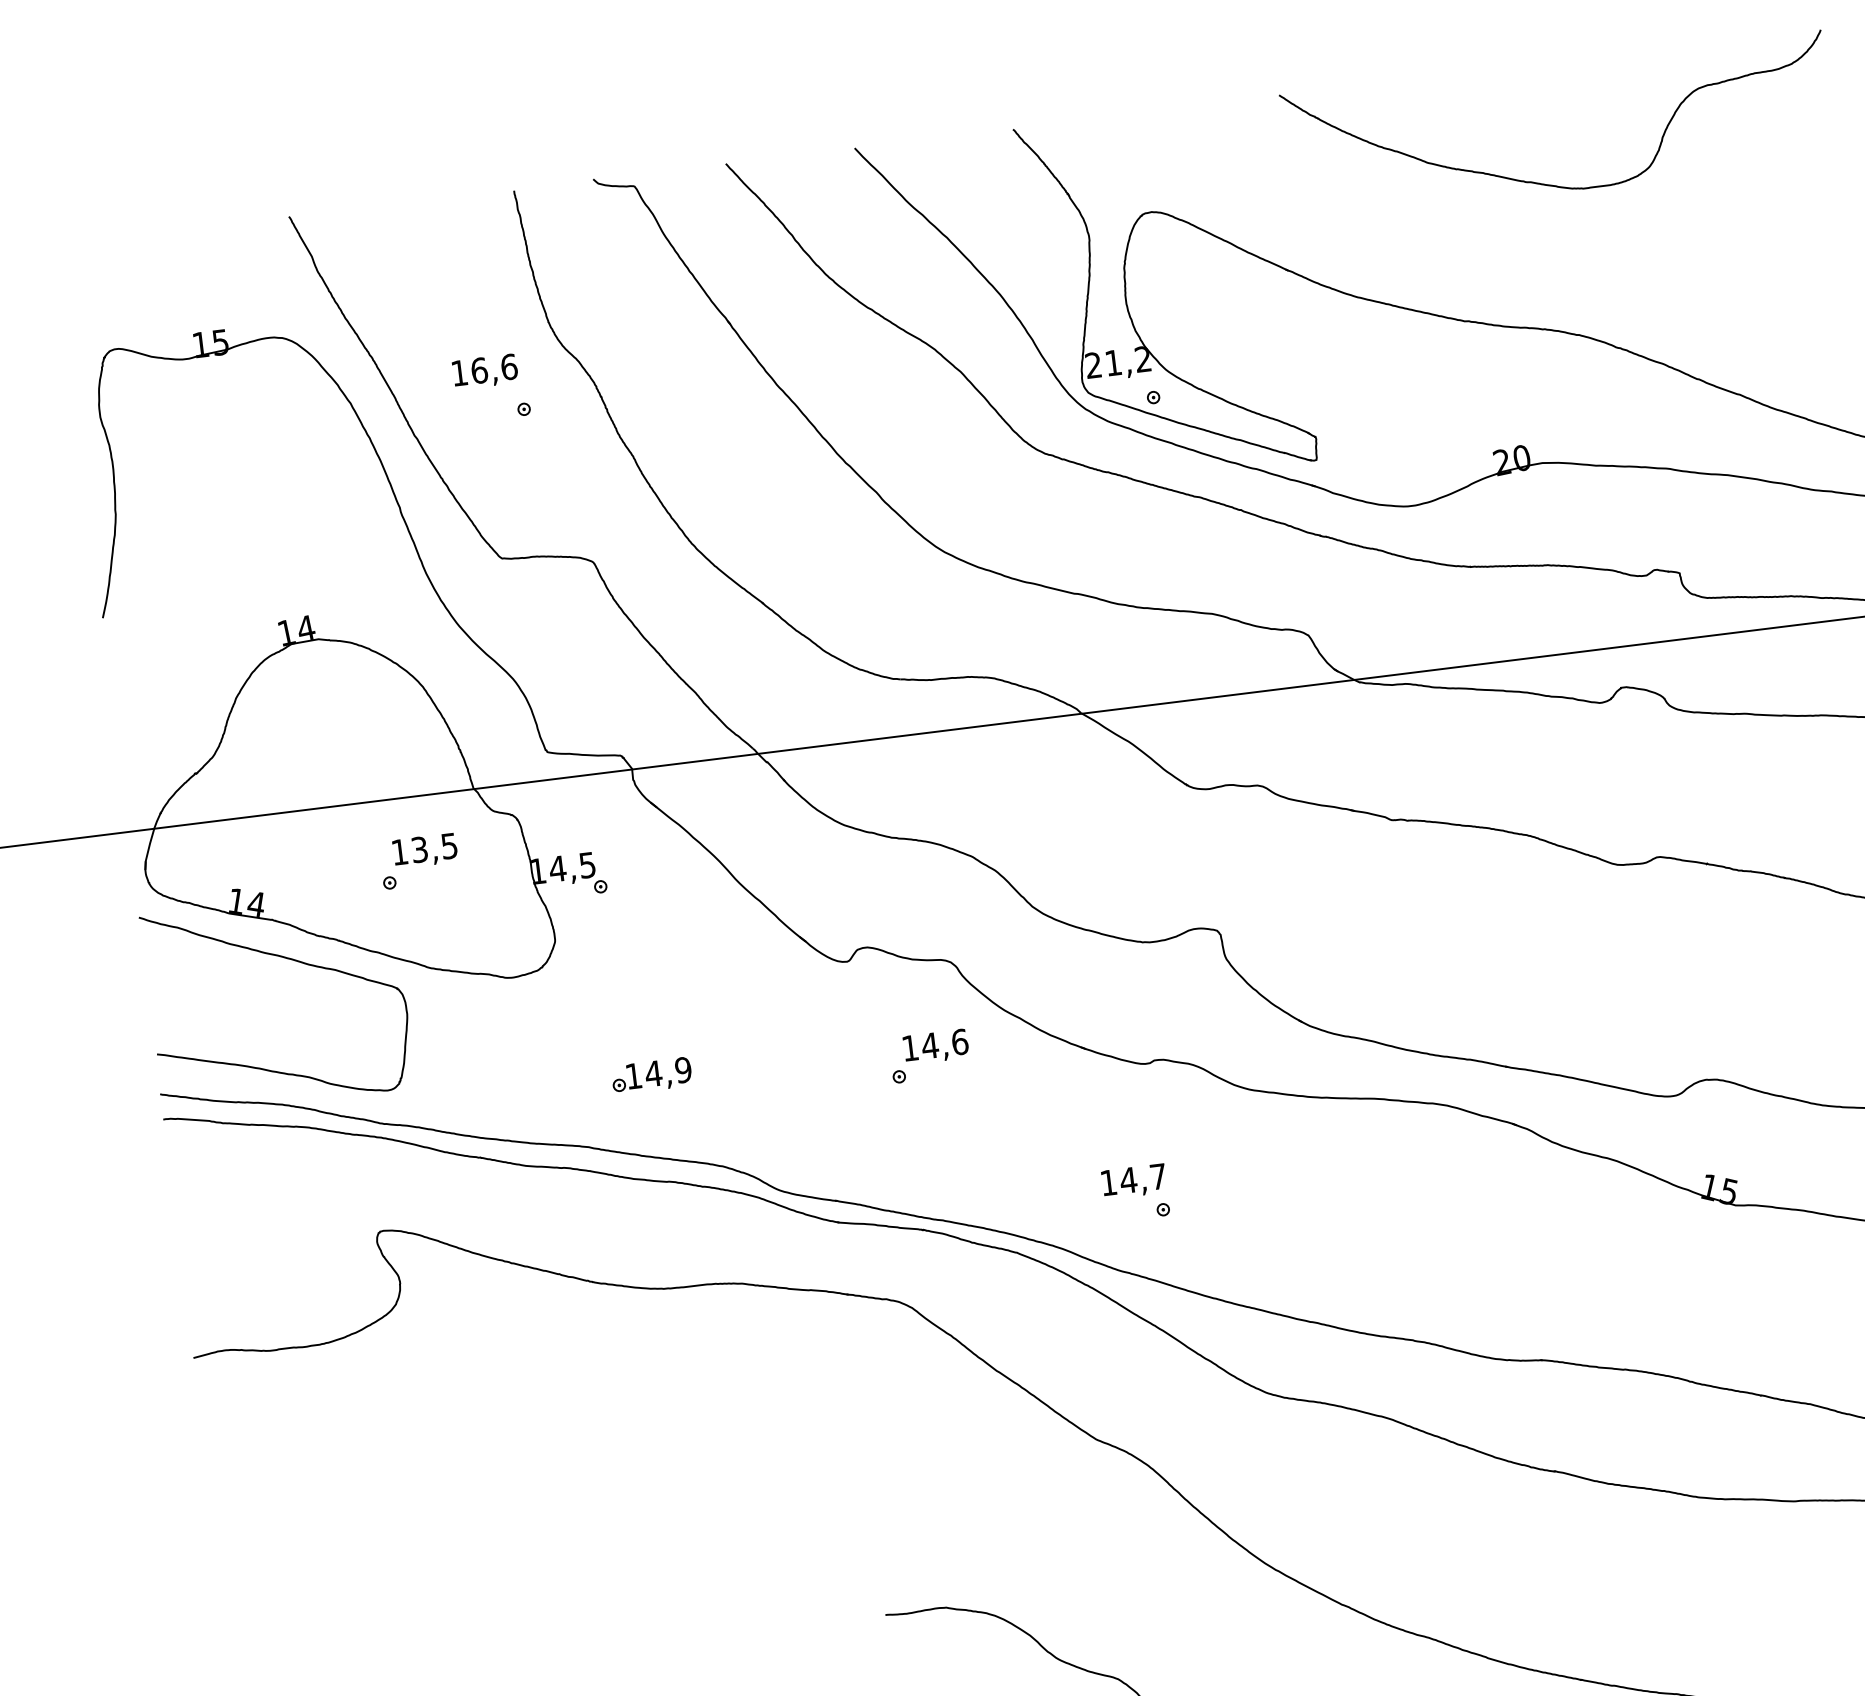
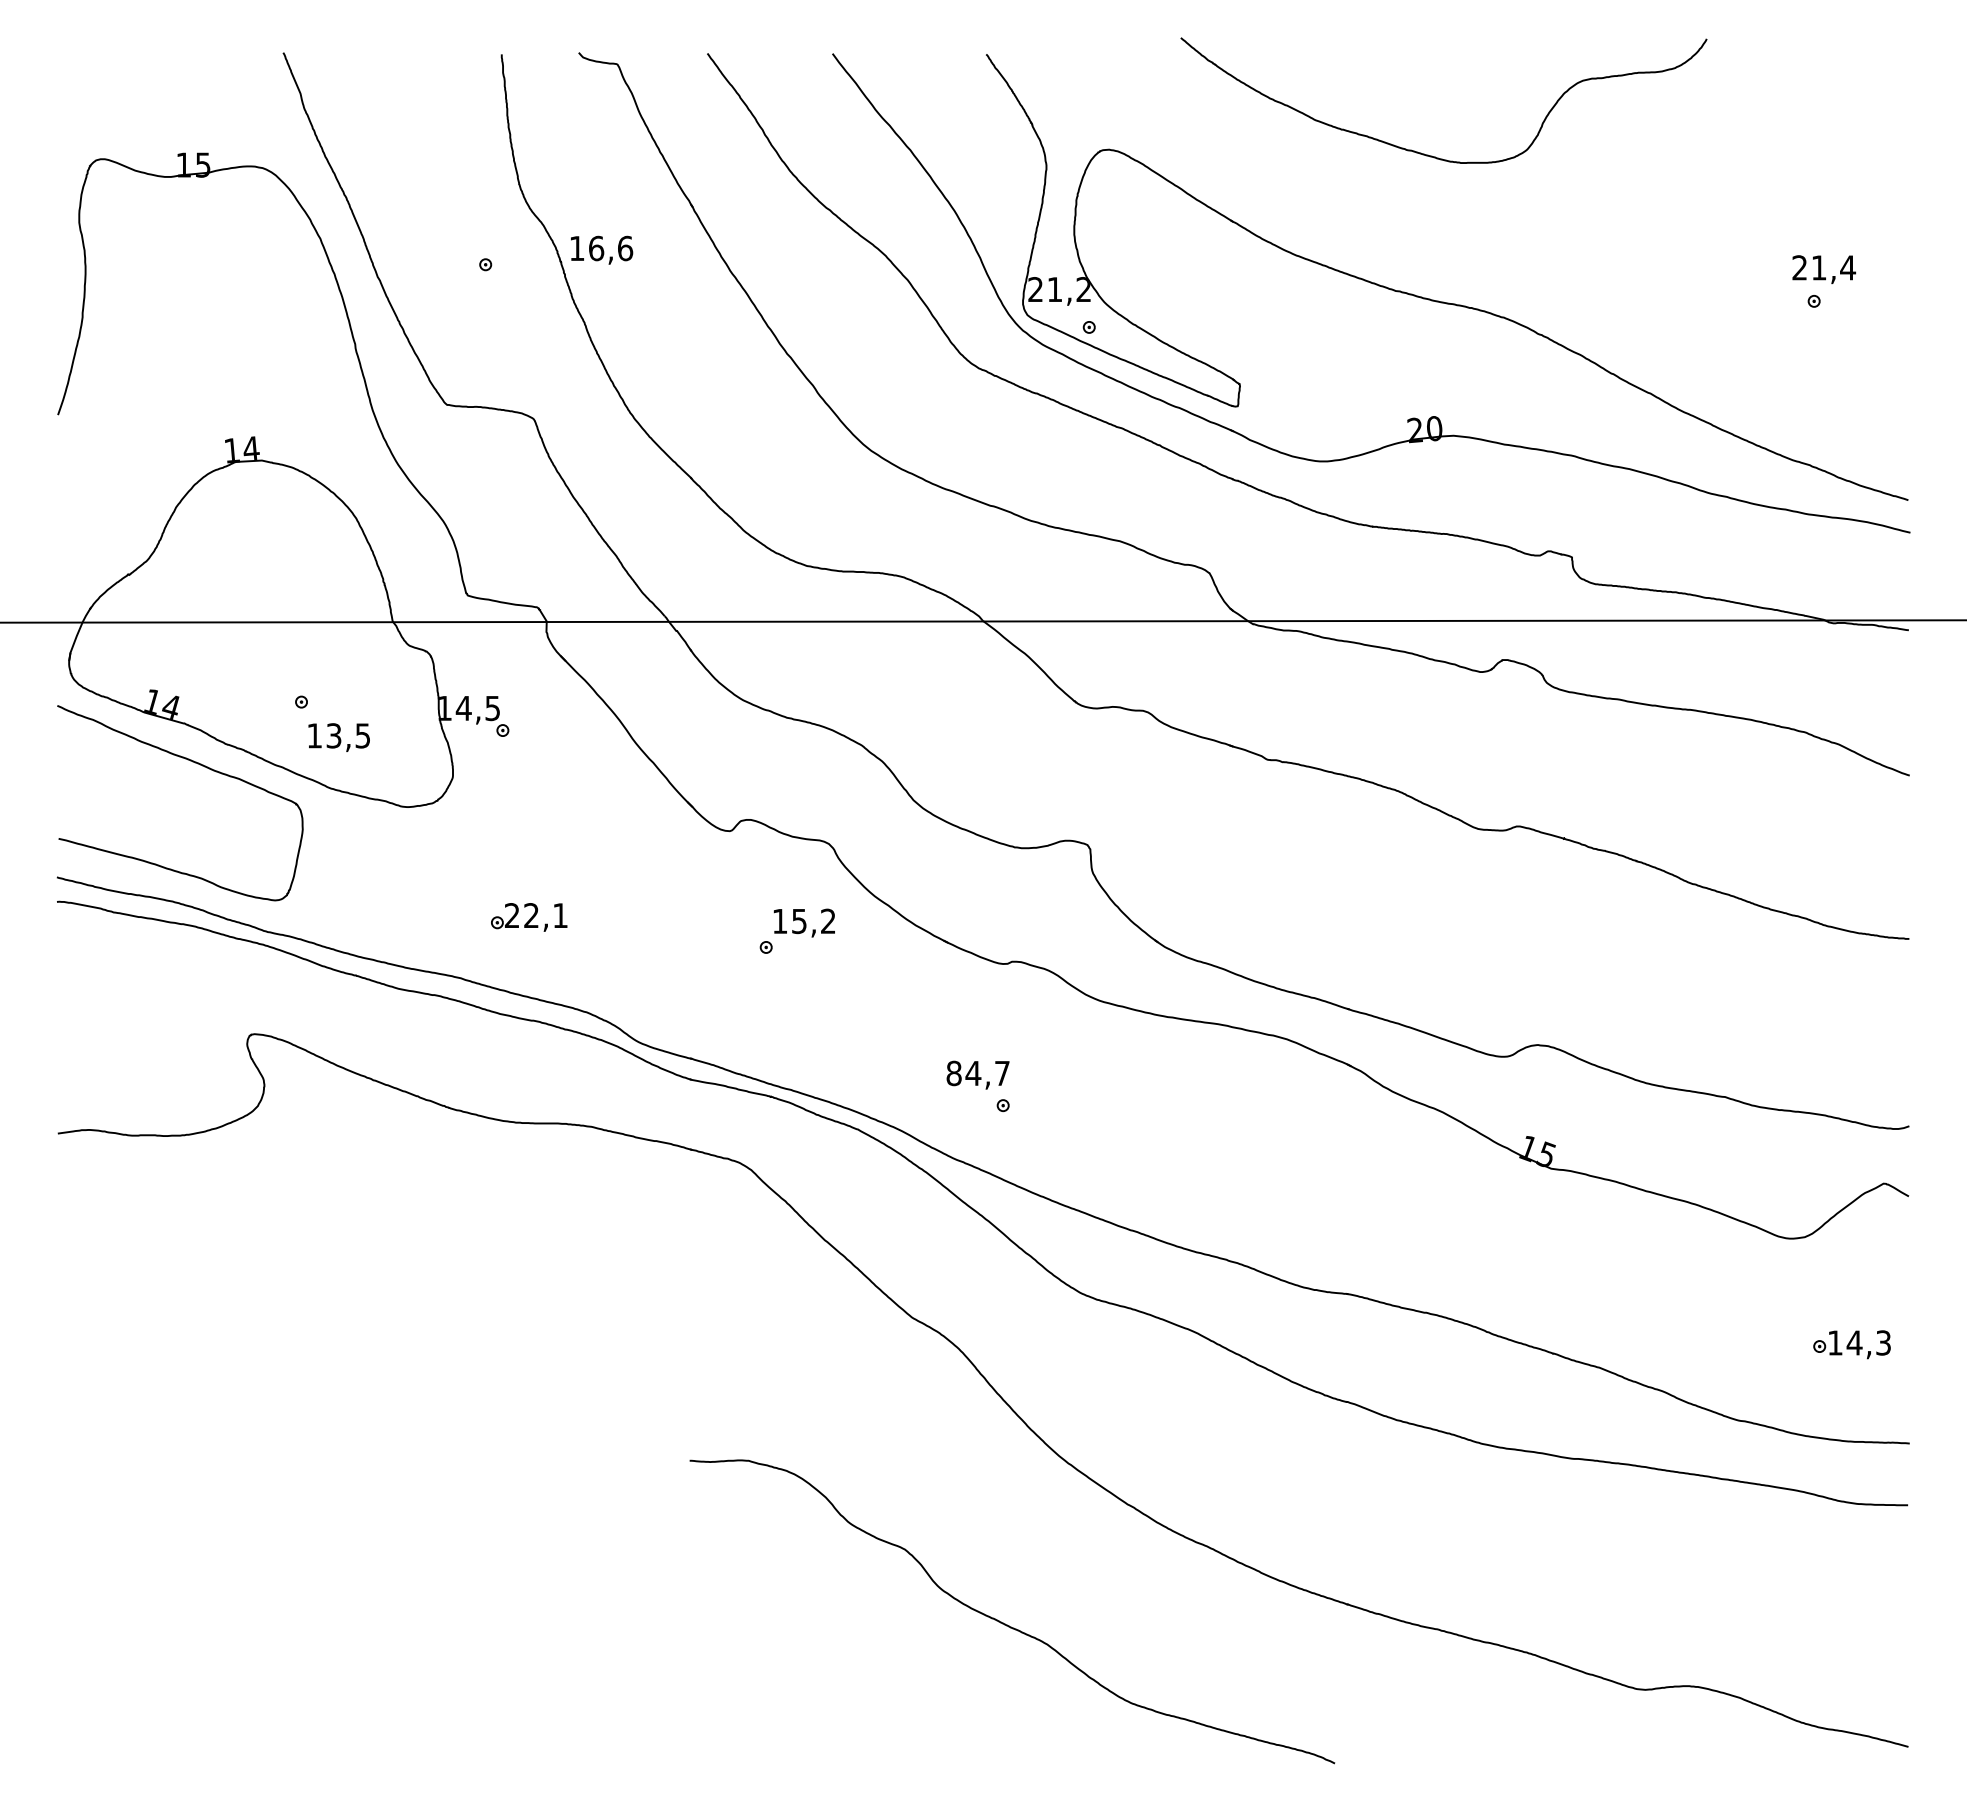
curve: (1548, 183) -> (1428, 154), moved
text: (485, 370) -> (602, 249), moved
text: (424, 850) -> (338, 737), moved
text: (944, 1044) -> (813, 921), 14,6 -> 15,2
text: (658, 1072) -> (536, 915), 14,9 -> 22,1
text: (1108, 1182) -> (953, 1073), 14,7 -> 84,7

